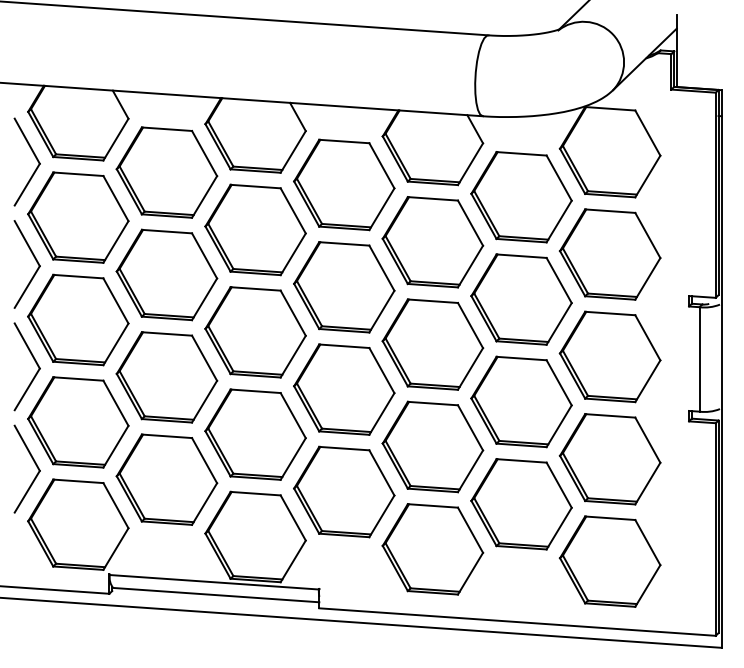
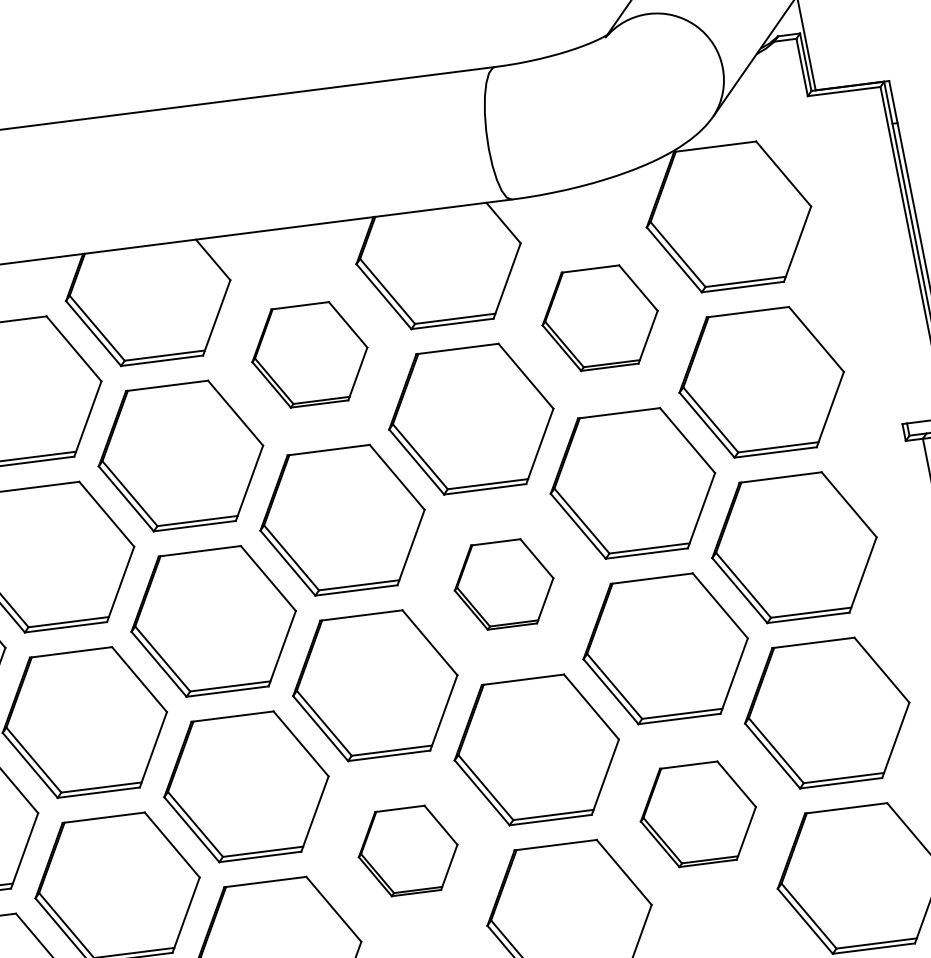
part: (344, 184) -> (310, 354), size x0.7
part: (521, 197) -> (600, 318), size x0.7
part: (432, 344) -> (503, 584), size x0.6
part: (344, 491) -> (408, 850), size x0.6
part: (521, 504) -> (698, 814), size x0.7

